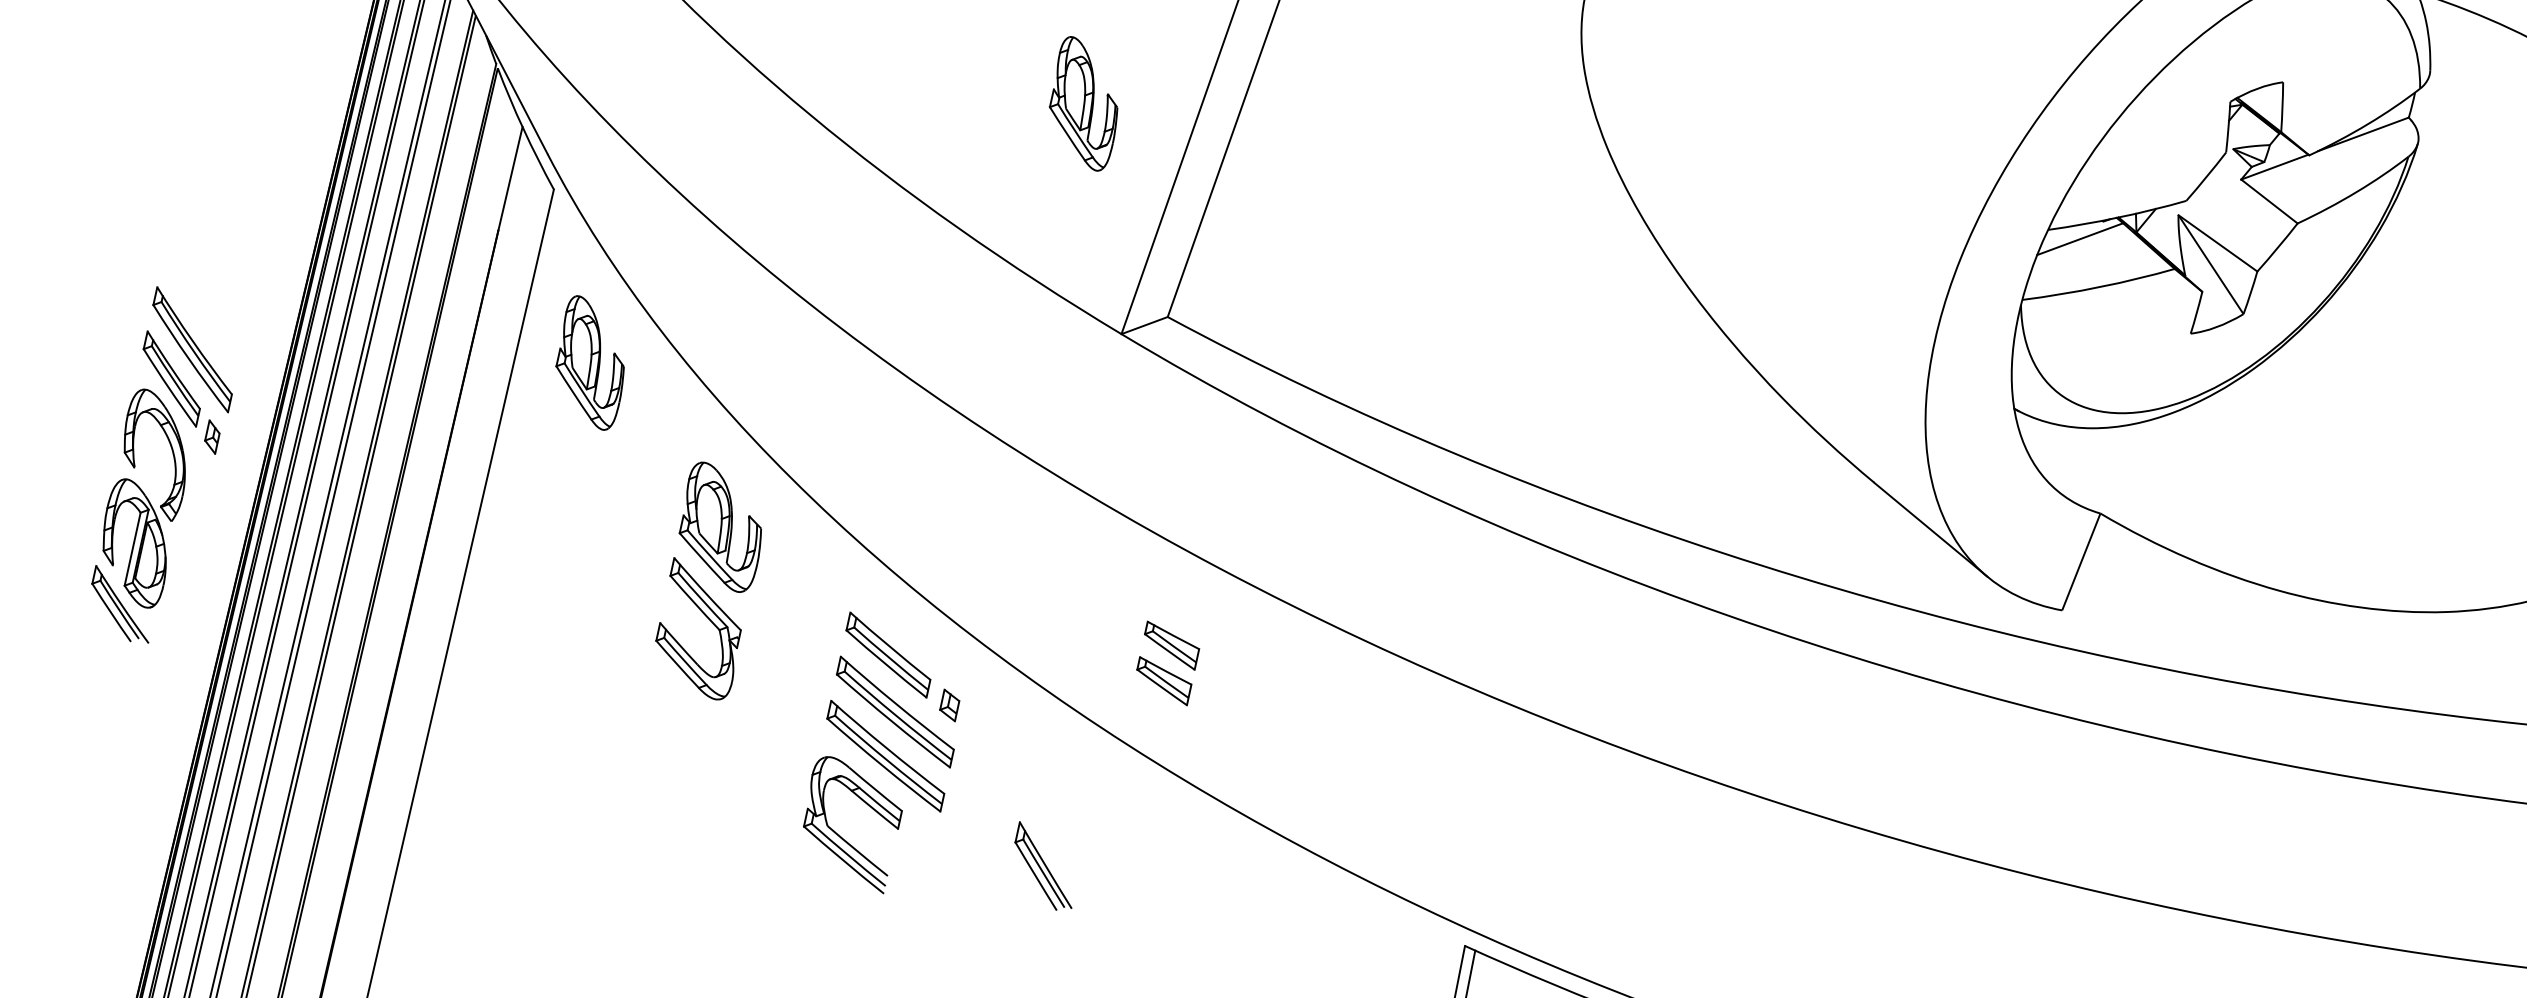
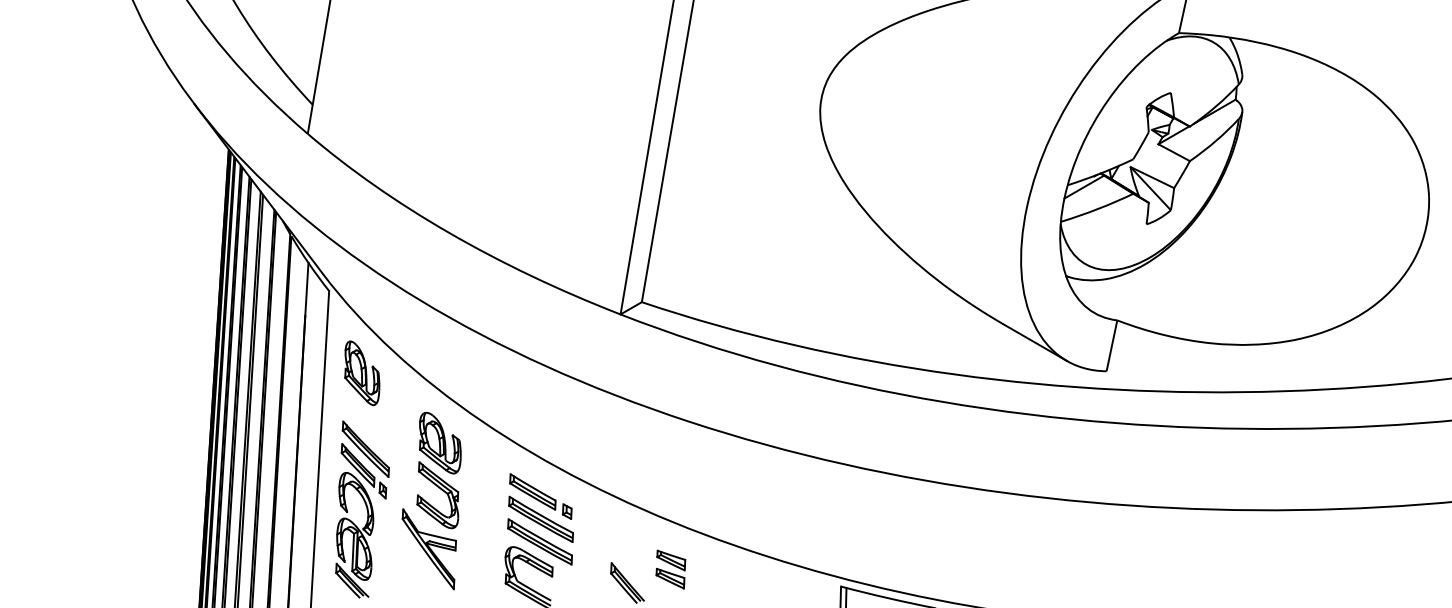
part: (1085, 102) -> (583, 203), removed
part: (165, 467) -> (362, 509), moved
part: (1166, 663) -> (670, 569), moved
part: (662, 733) -> (428, 549), added

